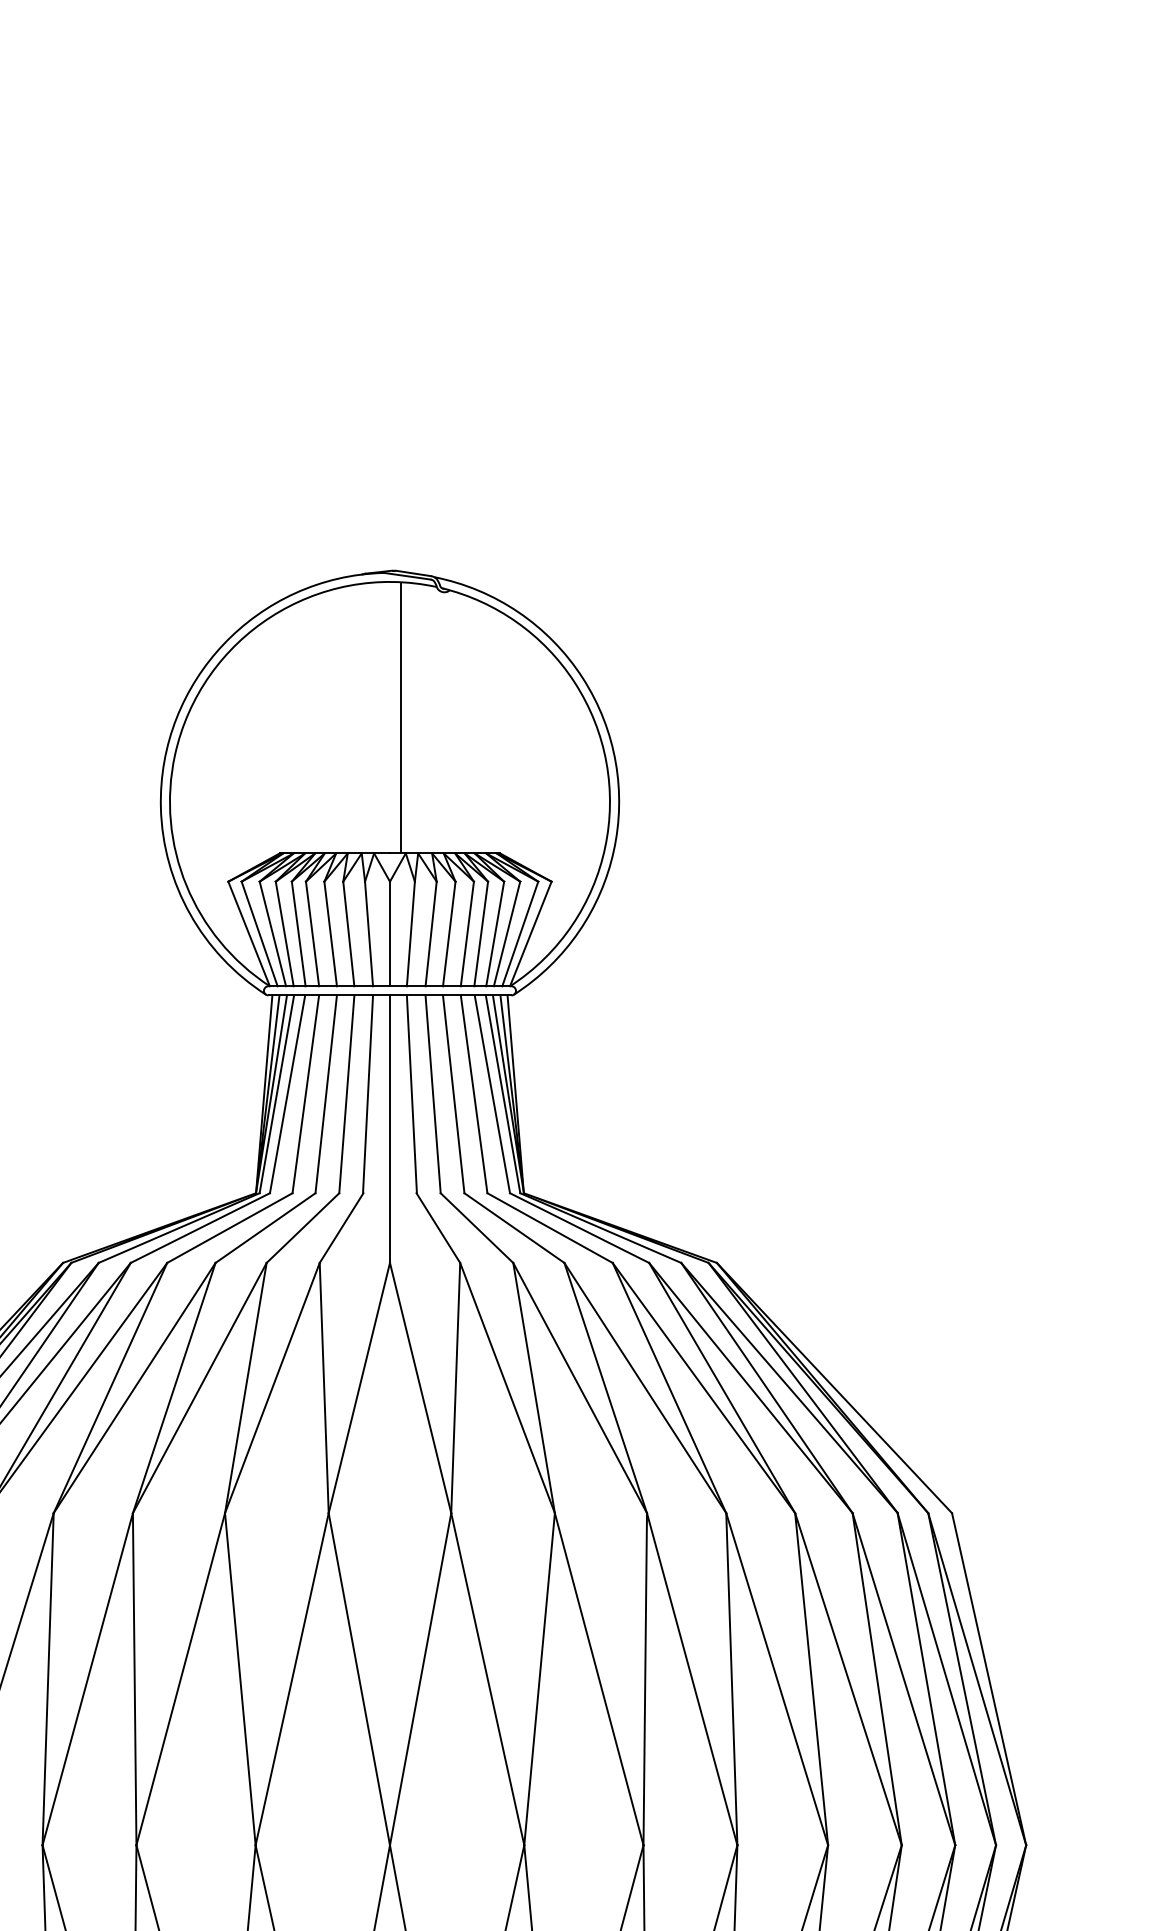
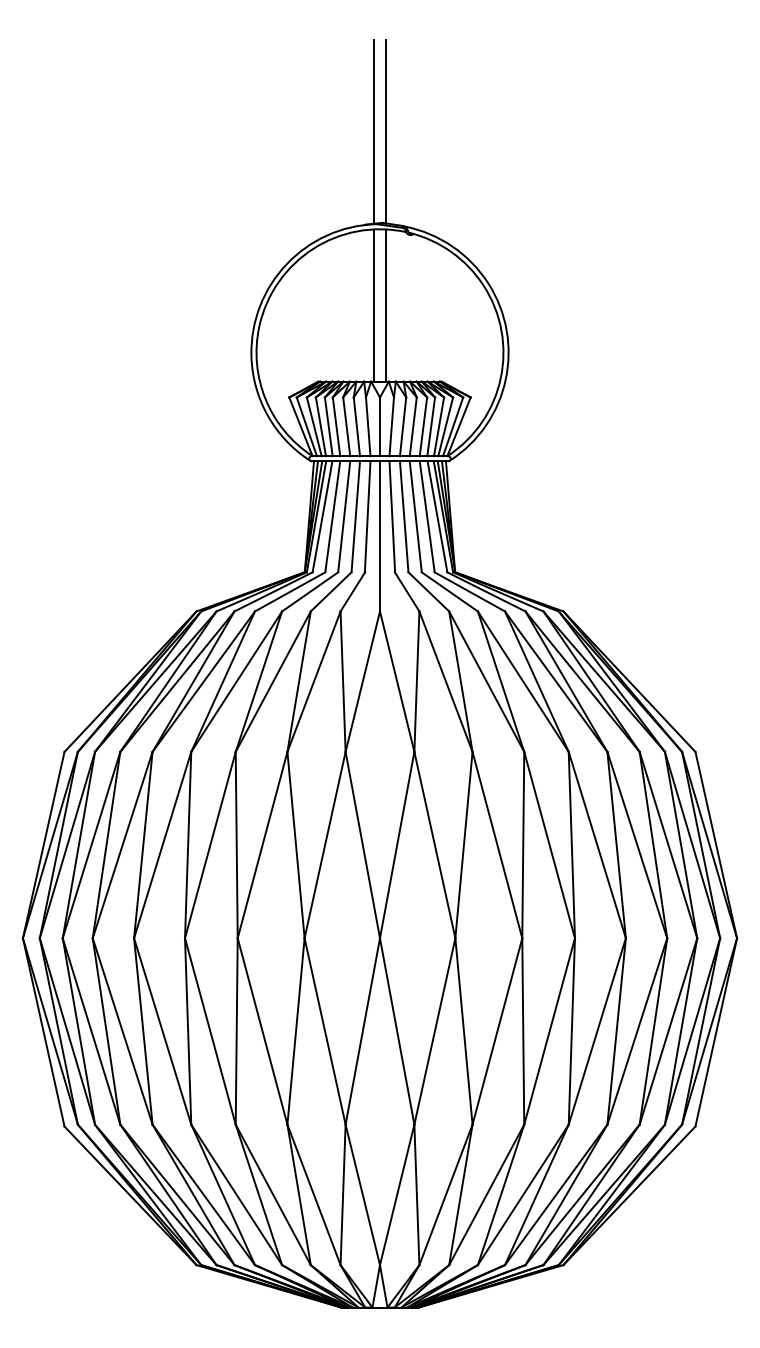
line: (378, 409) -> (373, 132), added
line: (401, 409) -> (386, 132), added
line: (378, 717) -> (373, 305), added

